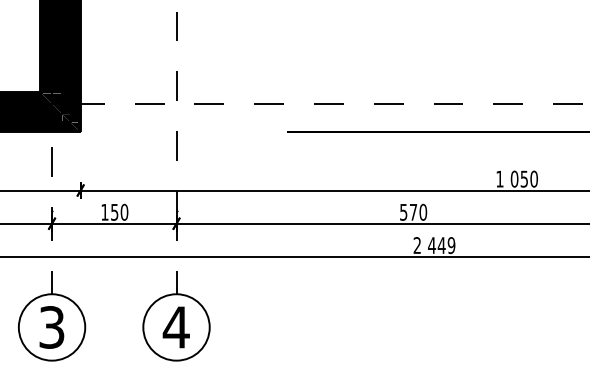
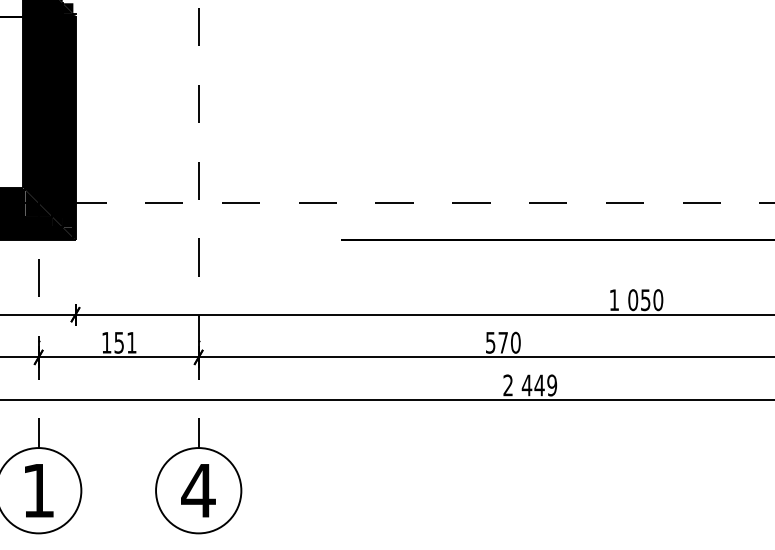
text: (124, 212) -> (131, 342), 150 -> 151
text: (51, 327) -> (38, 490), 3 -> 1

